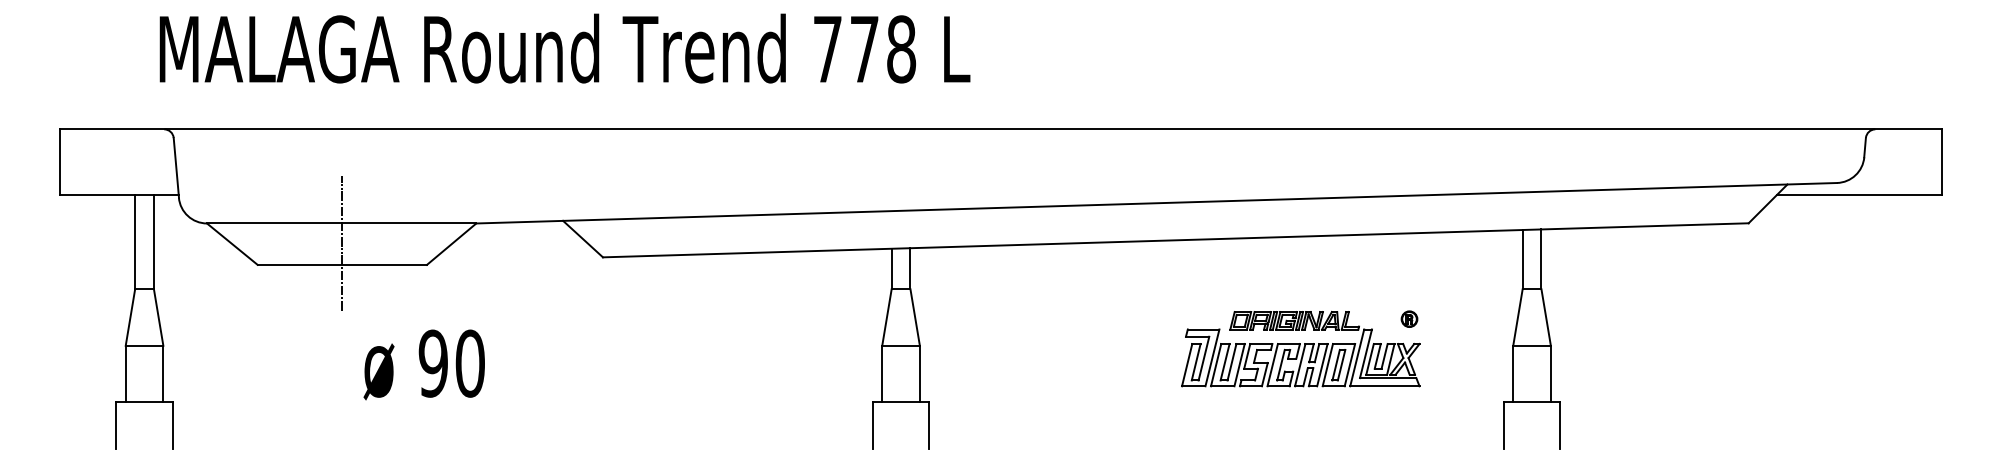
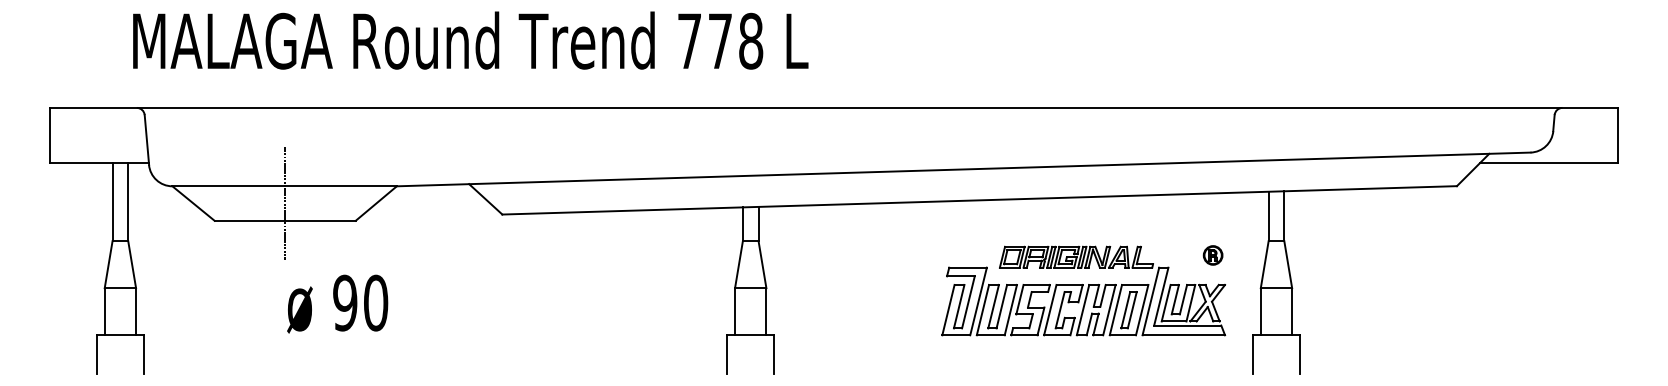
part: (1300, 348) -> (1083, 290), size x1.43
text: (423, 364) -> (336, 303), moved

